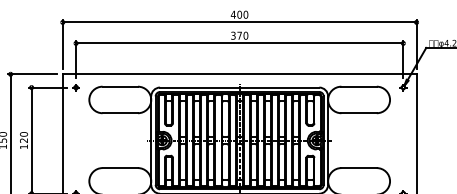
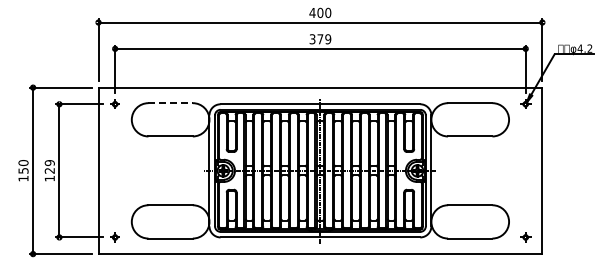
text: (246, 35) -> (328, 39), 370 -> 379
line: (120, 86) -> (171, 103), solid -> dashed
text: (23, 134) -> (49, 163), 120 -> 129

